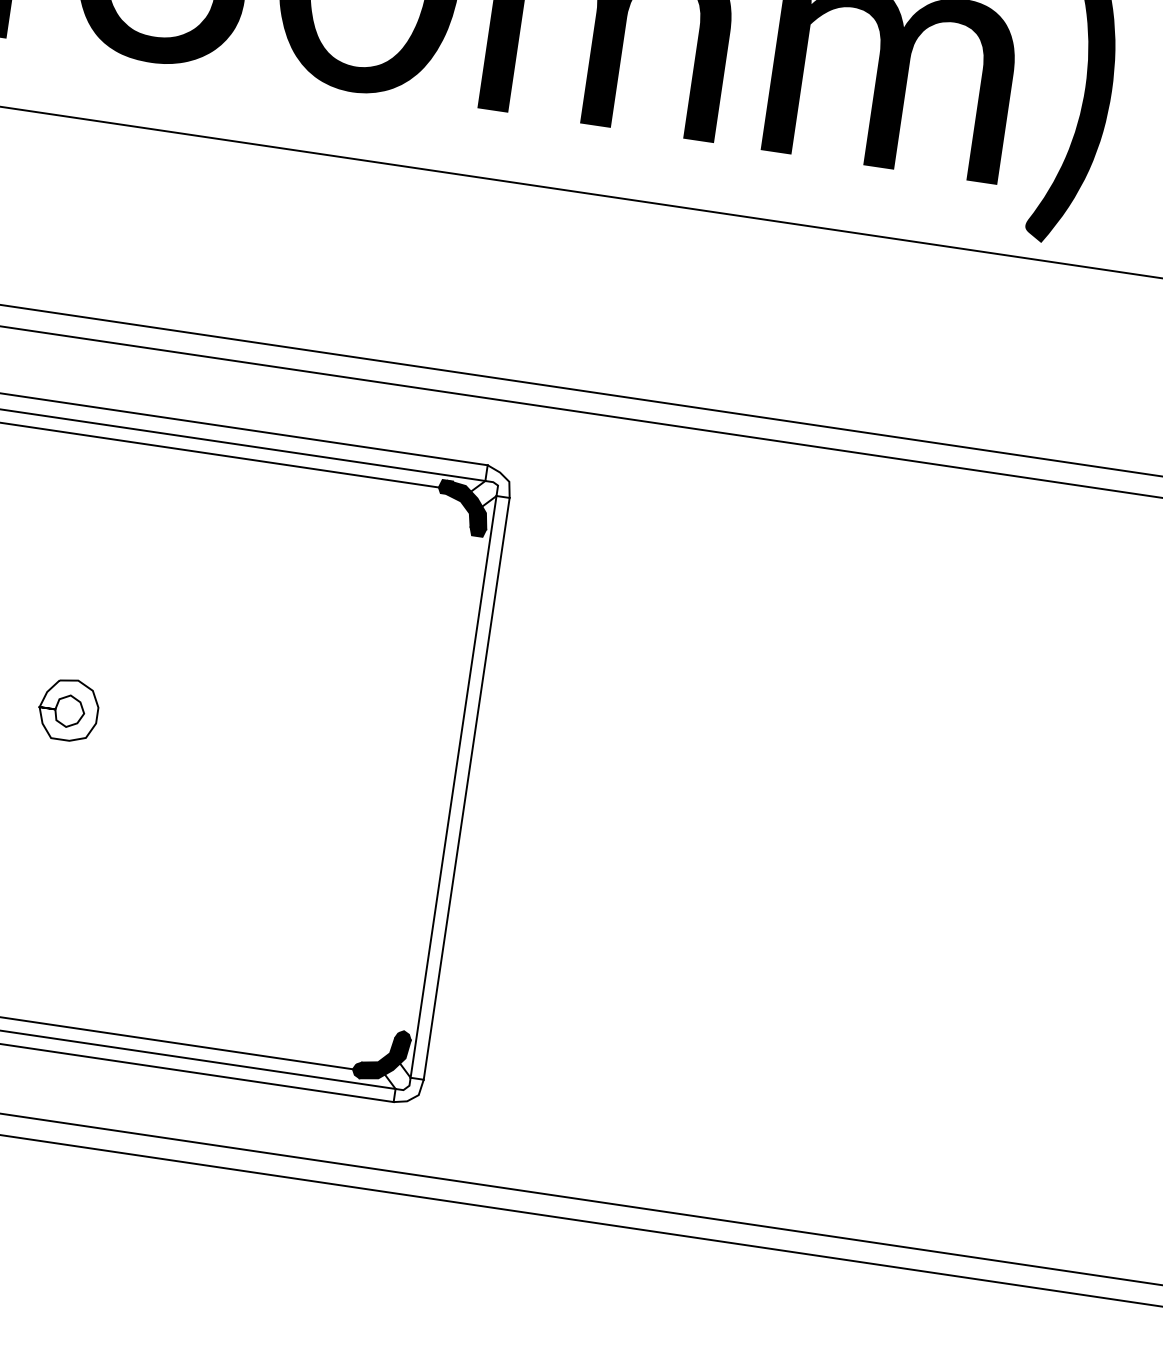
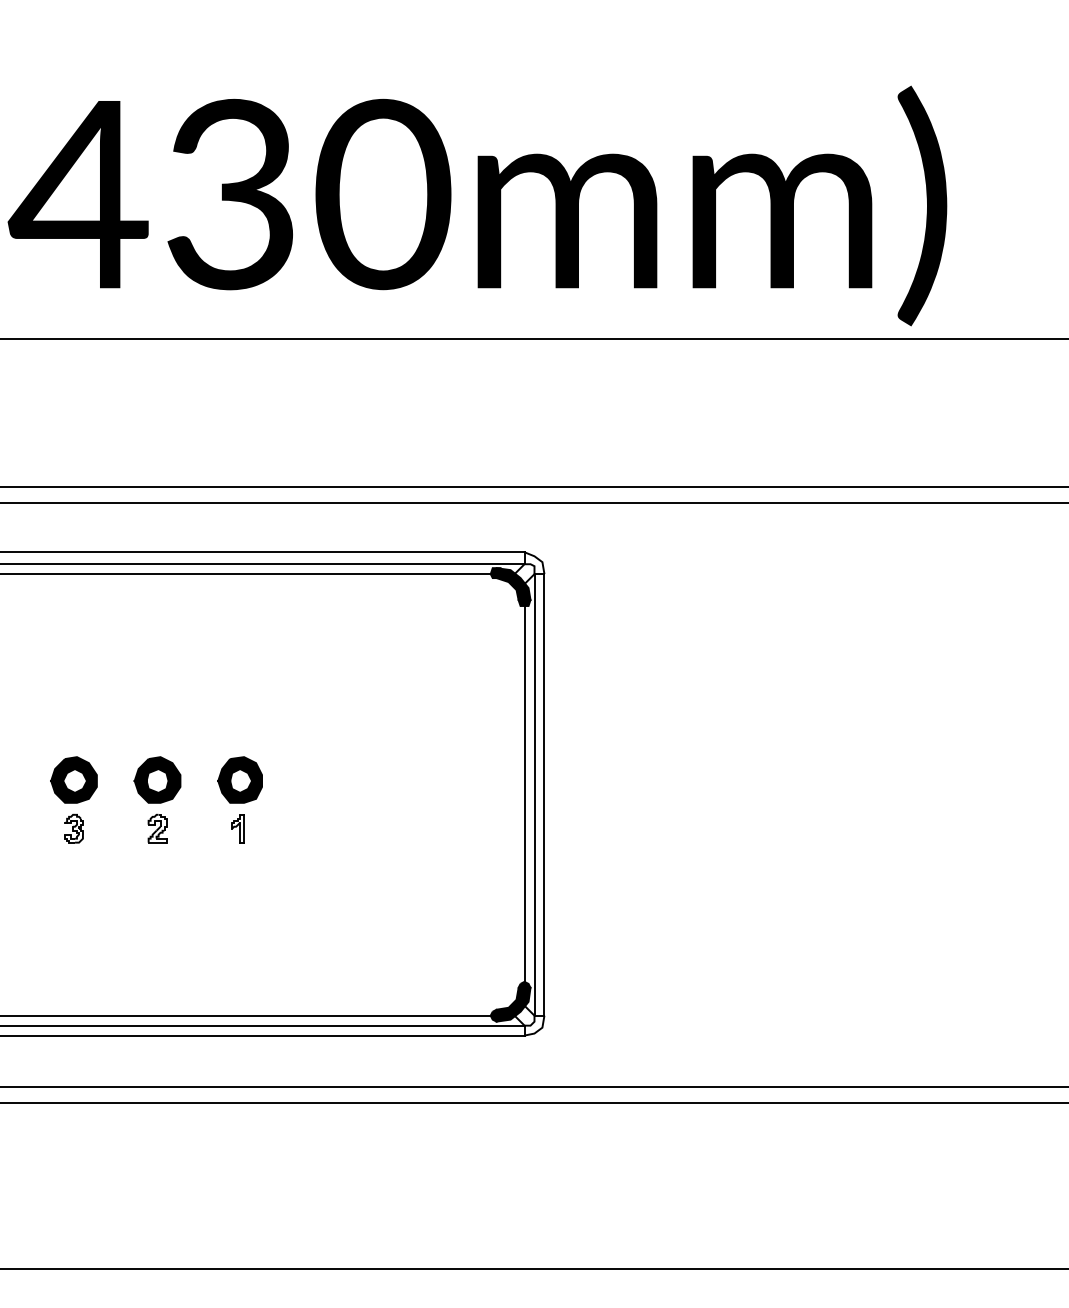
fill: (69, 709) -> (240, 779), added
part: (55, 773) -> (237, 828), added
line: (440, 783) -> (524, 793), added

